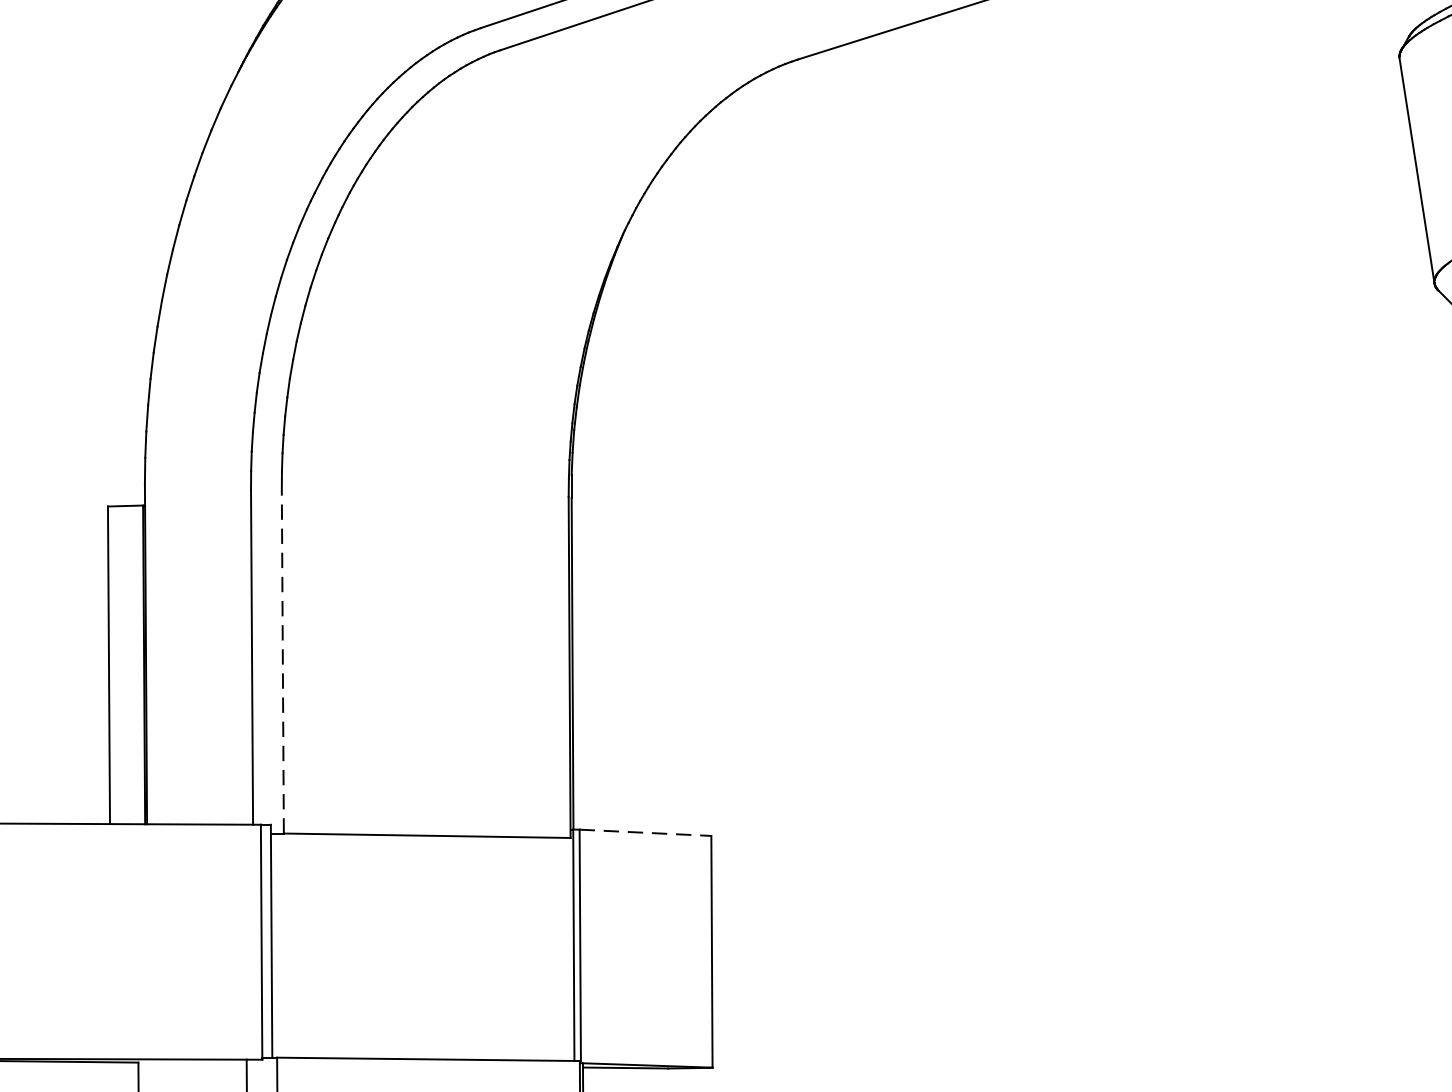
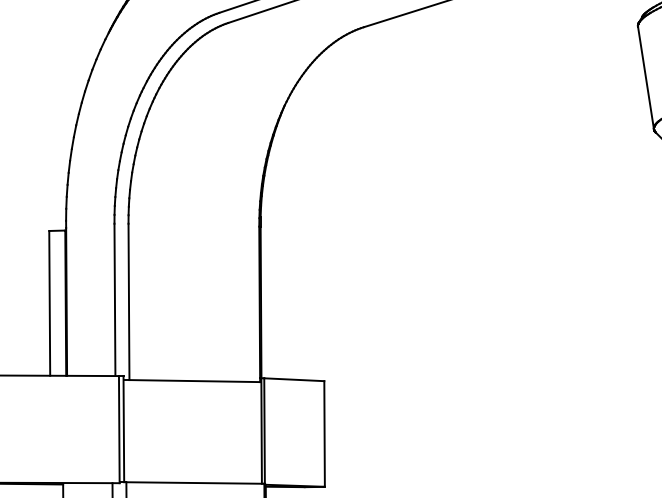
line: (281, 661) -> (128, 301), dashed -> solid
line: (645, 832) -> (294, 379), dashed -> solid

